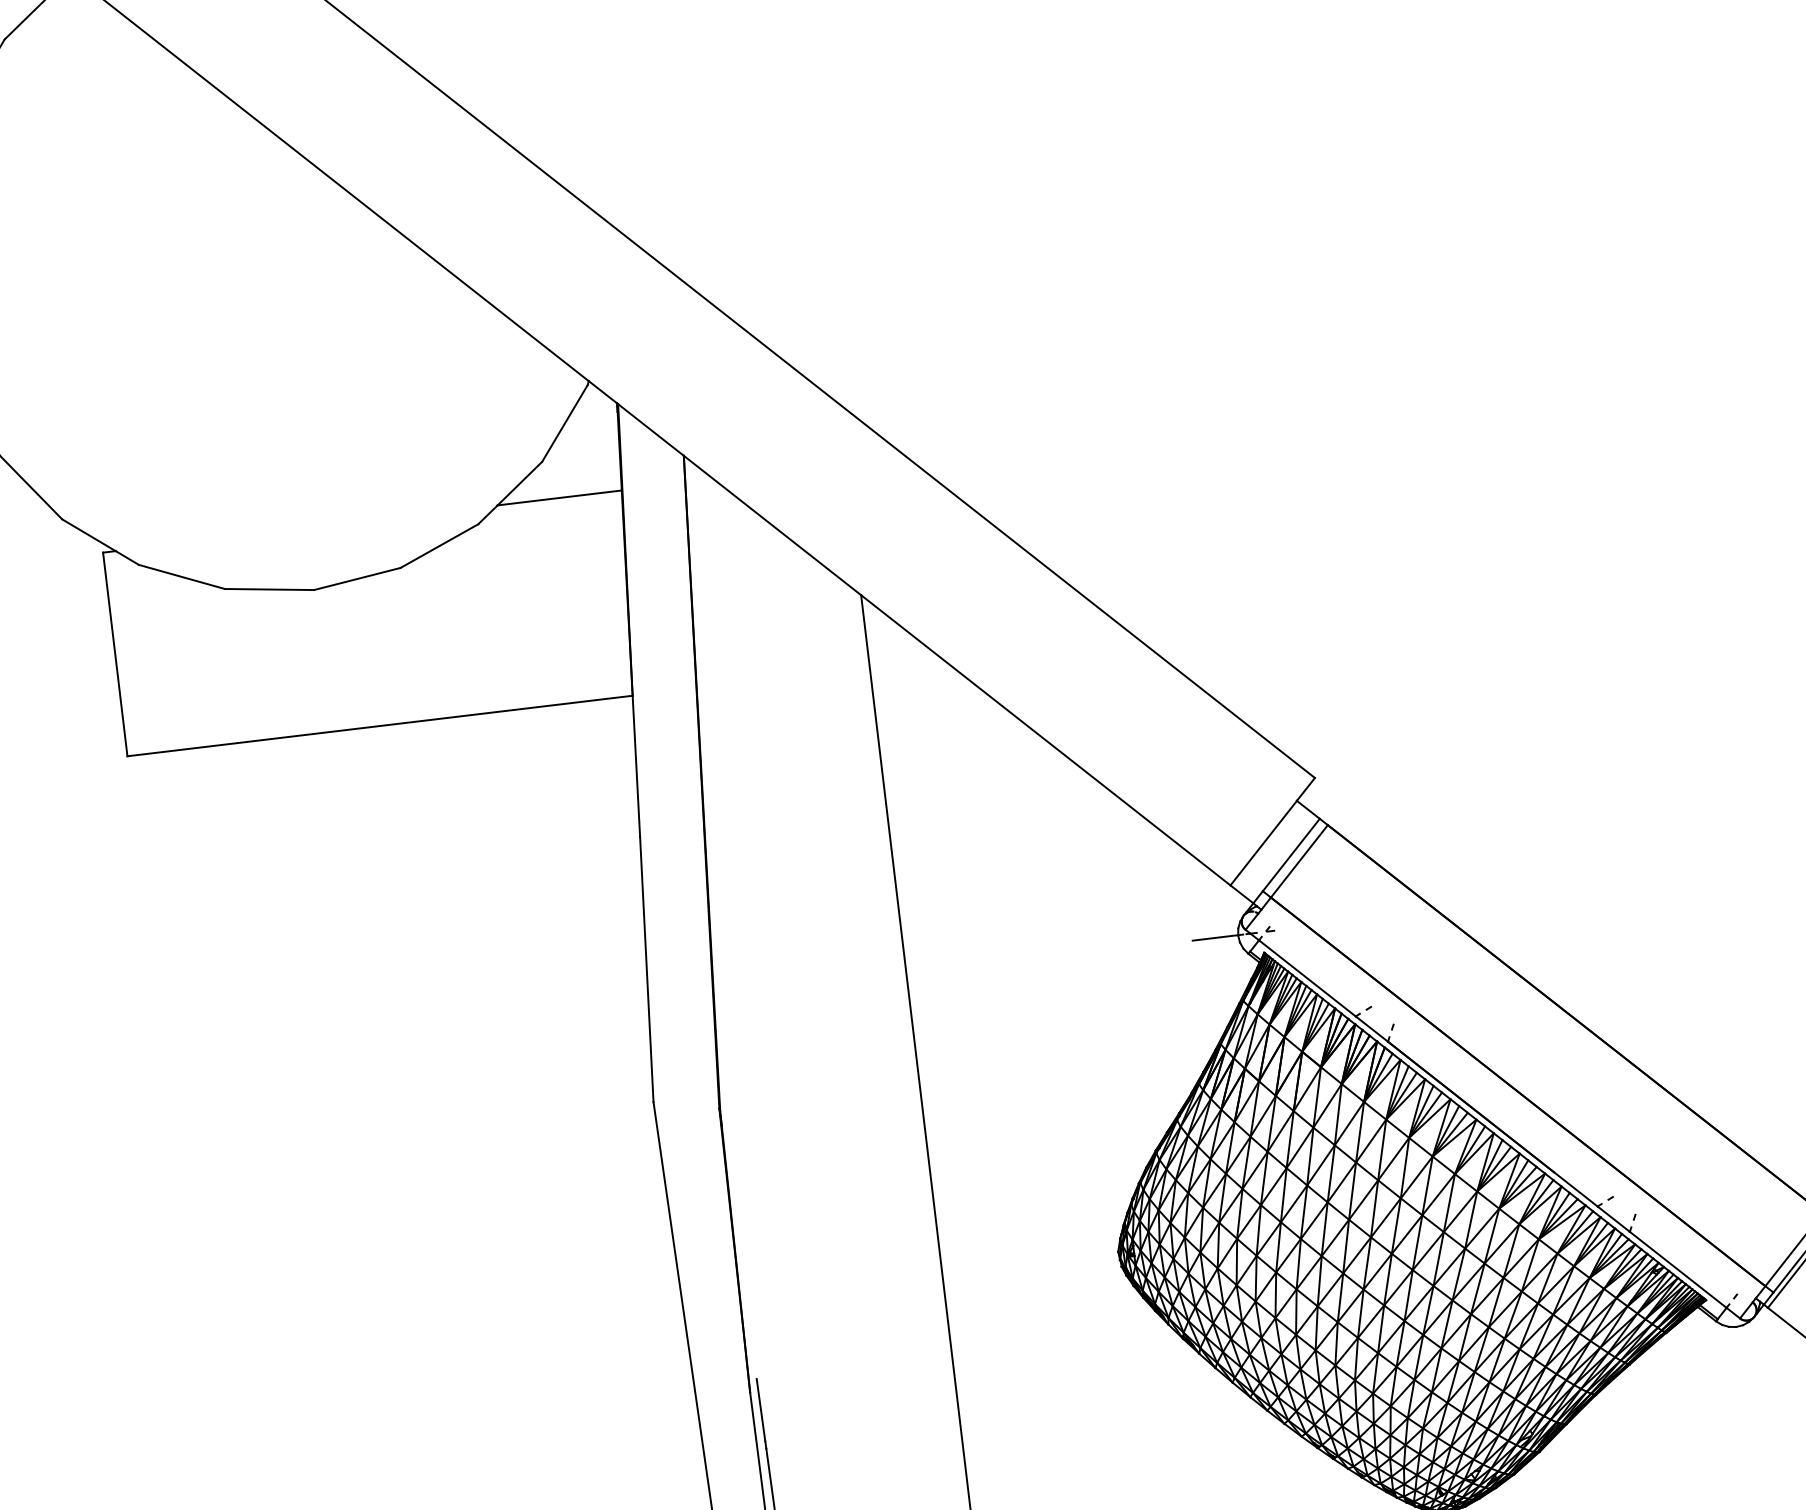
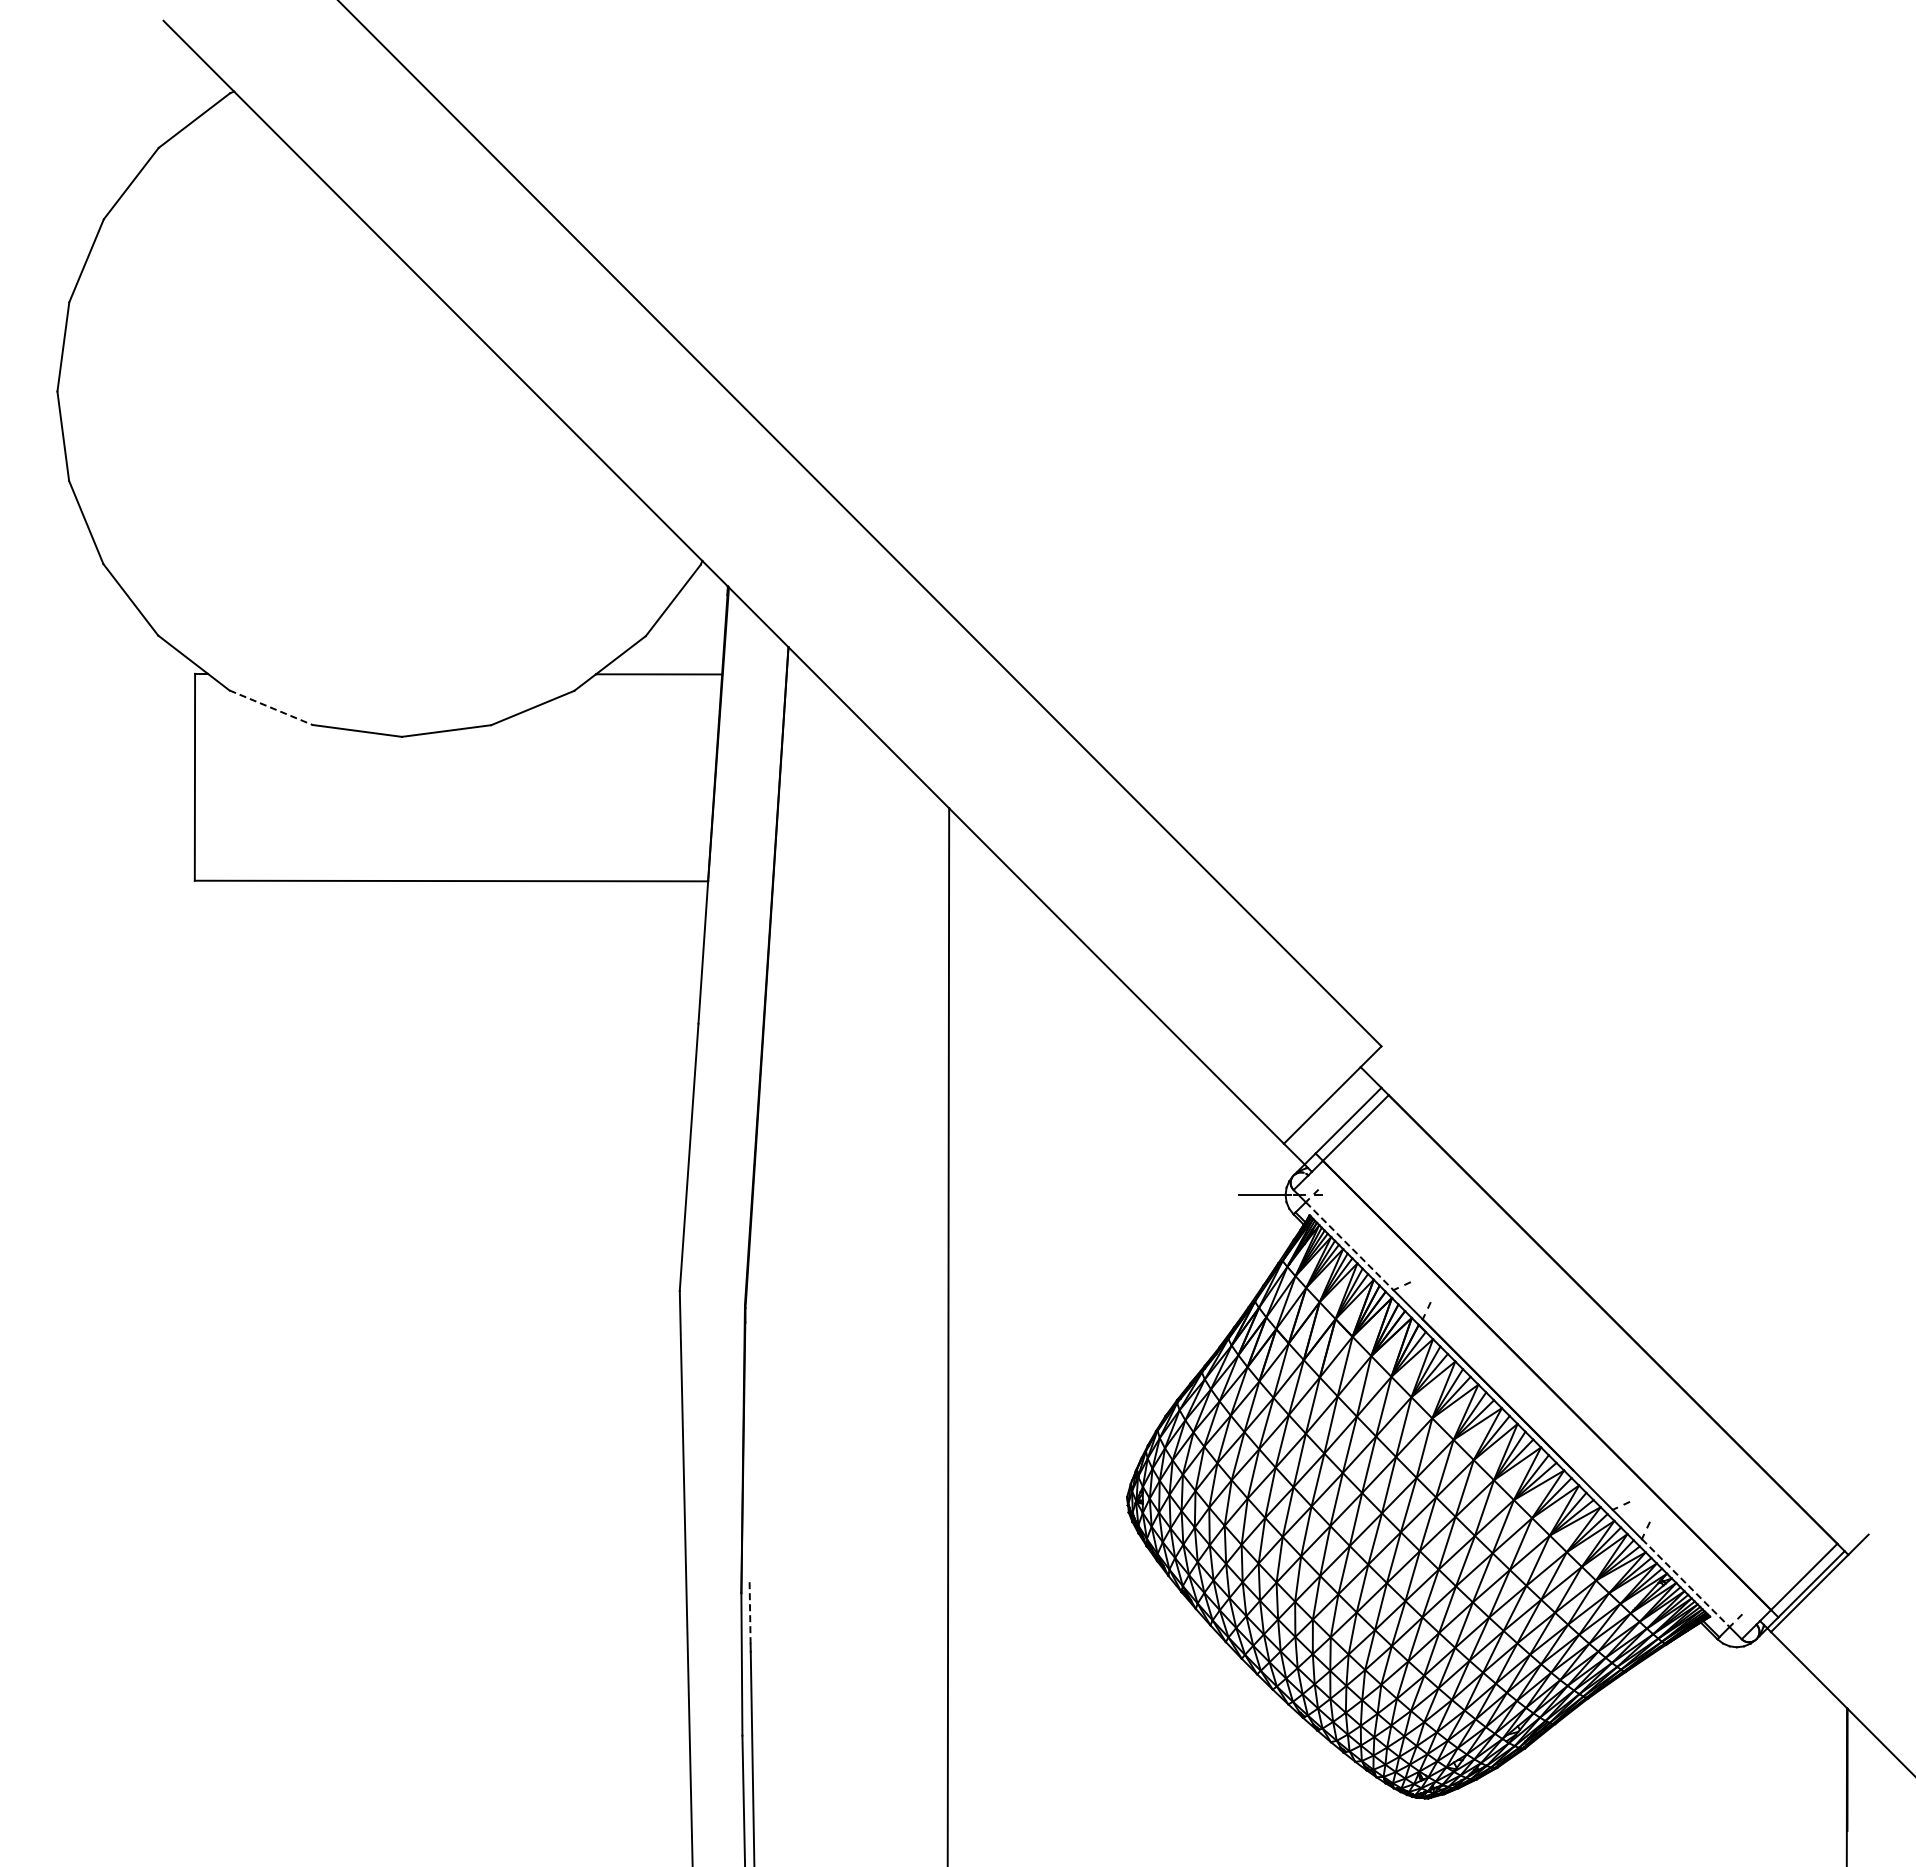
line: (182, 576) -> (271, 707), solid -> dashed
line: (1308, 978) -> (1350, 1246), solid -> dashed
line: (1678, 1270) -> (1686, 1583), solid -> dashed
line: (761, 1410) -> (750, 1612), solid -> dashed

